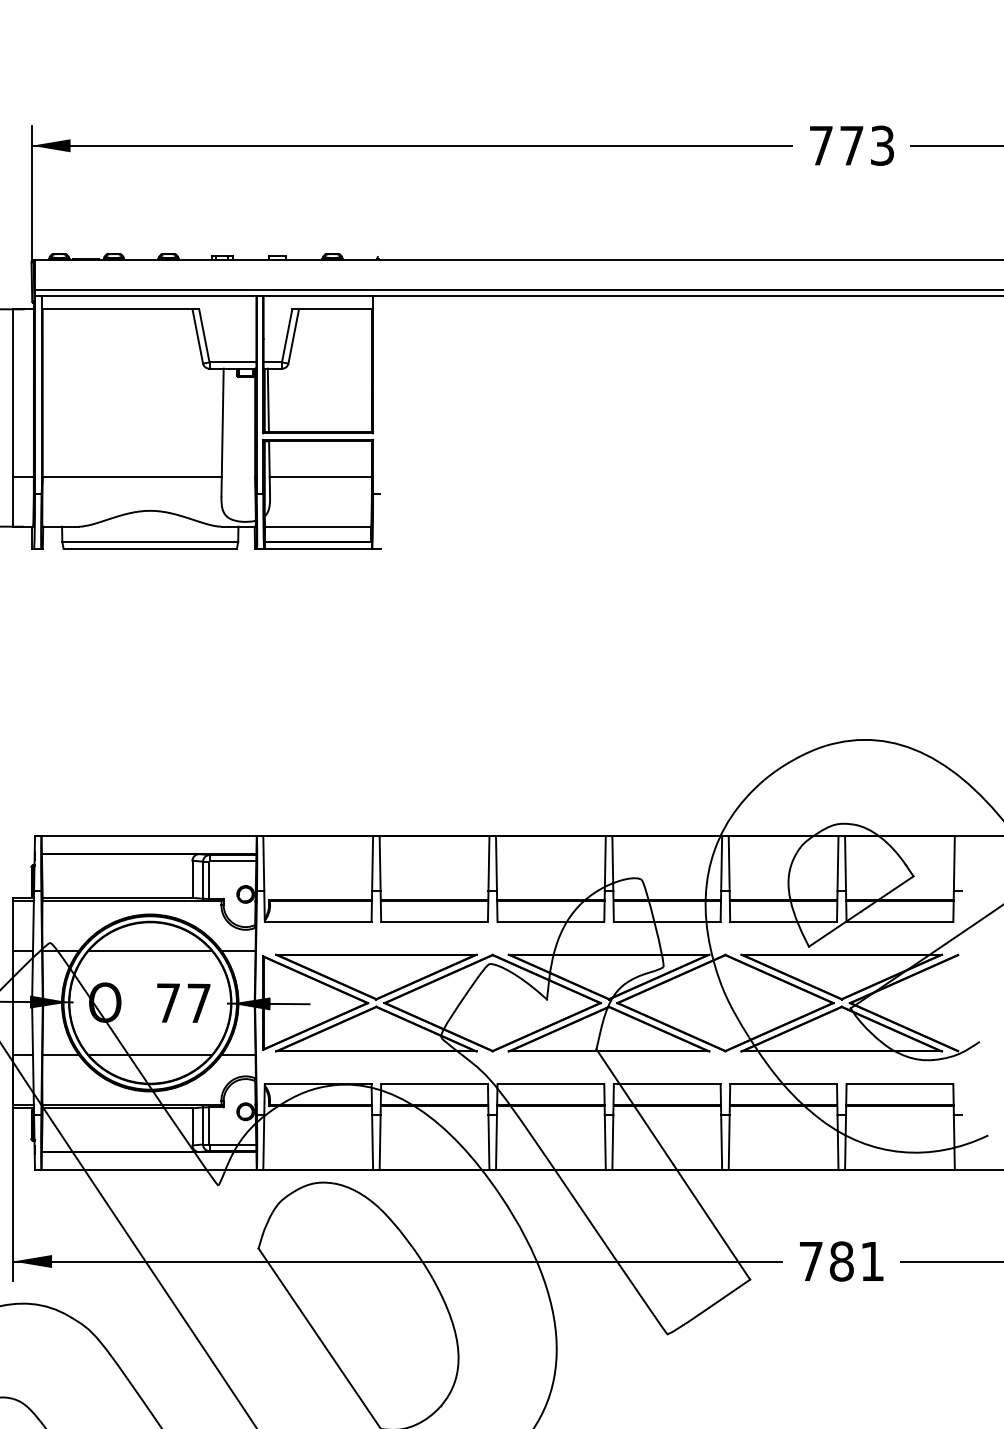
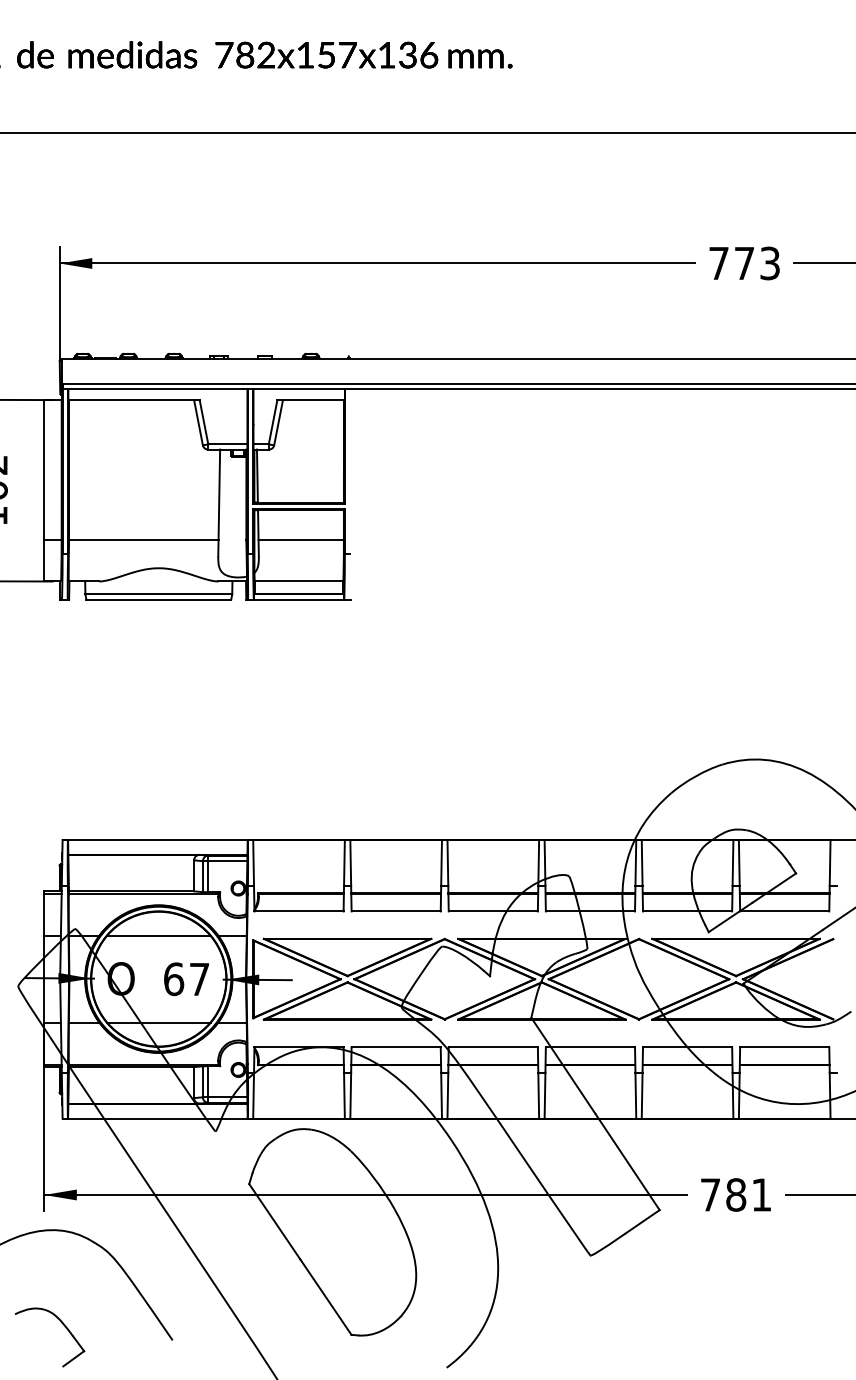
text: (169, 1003) -> (174, 979), 77 -> 67

